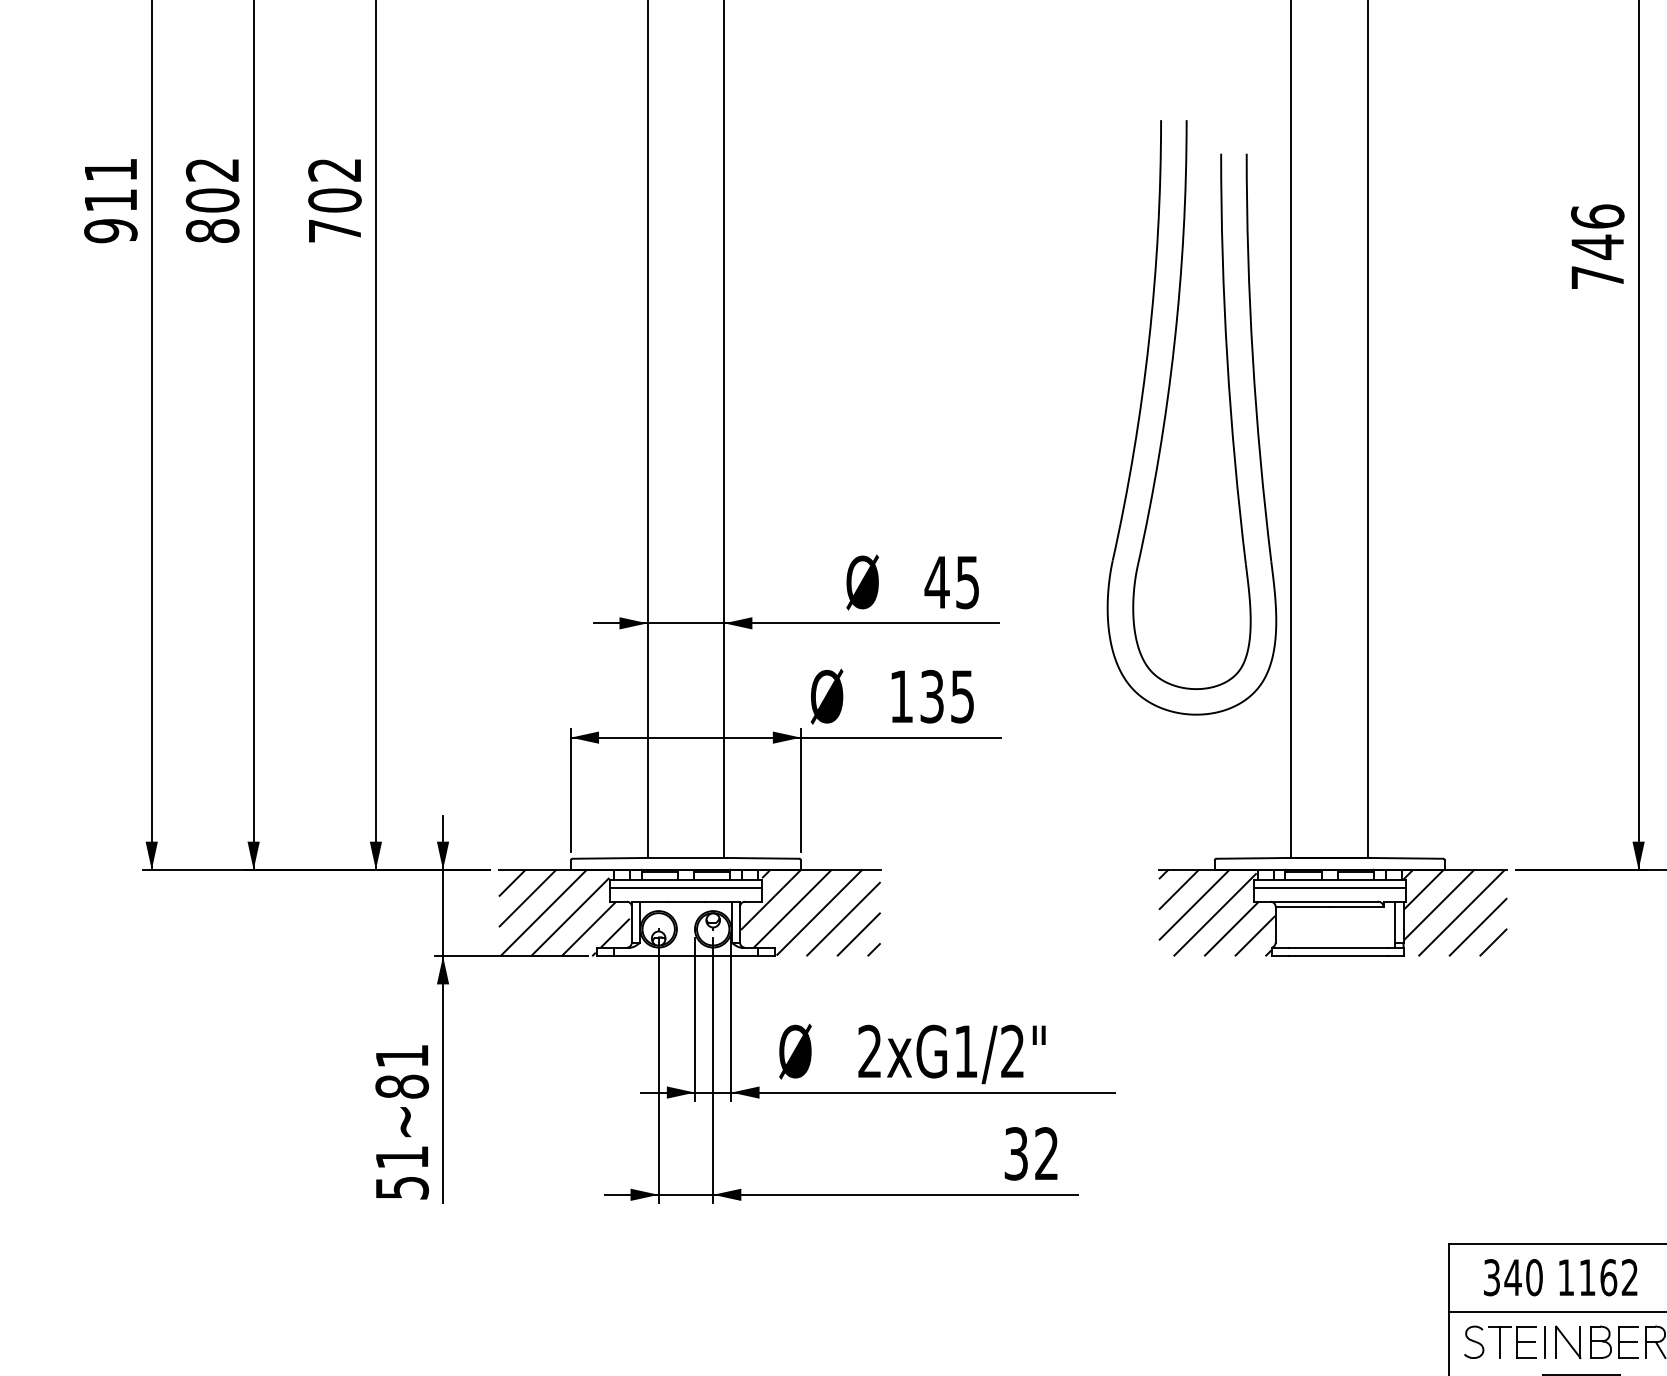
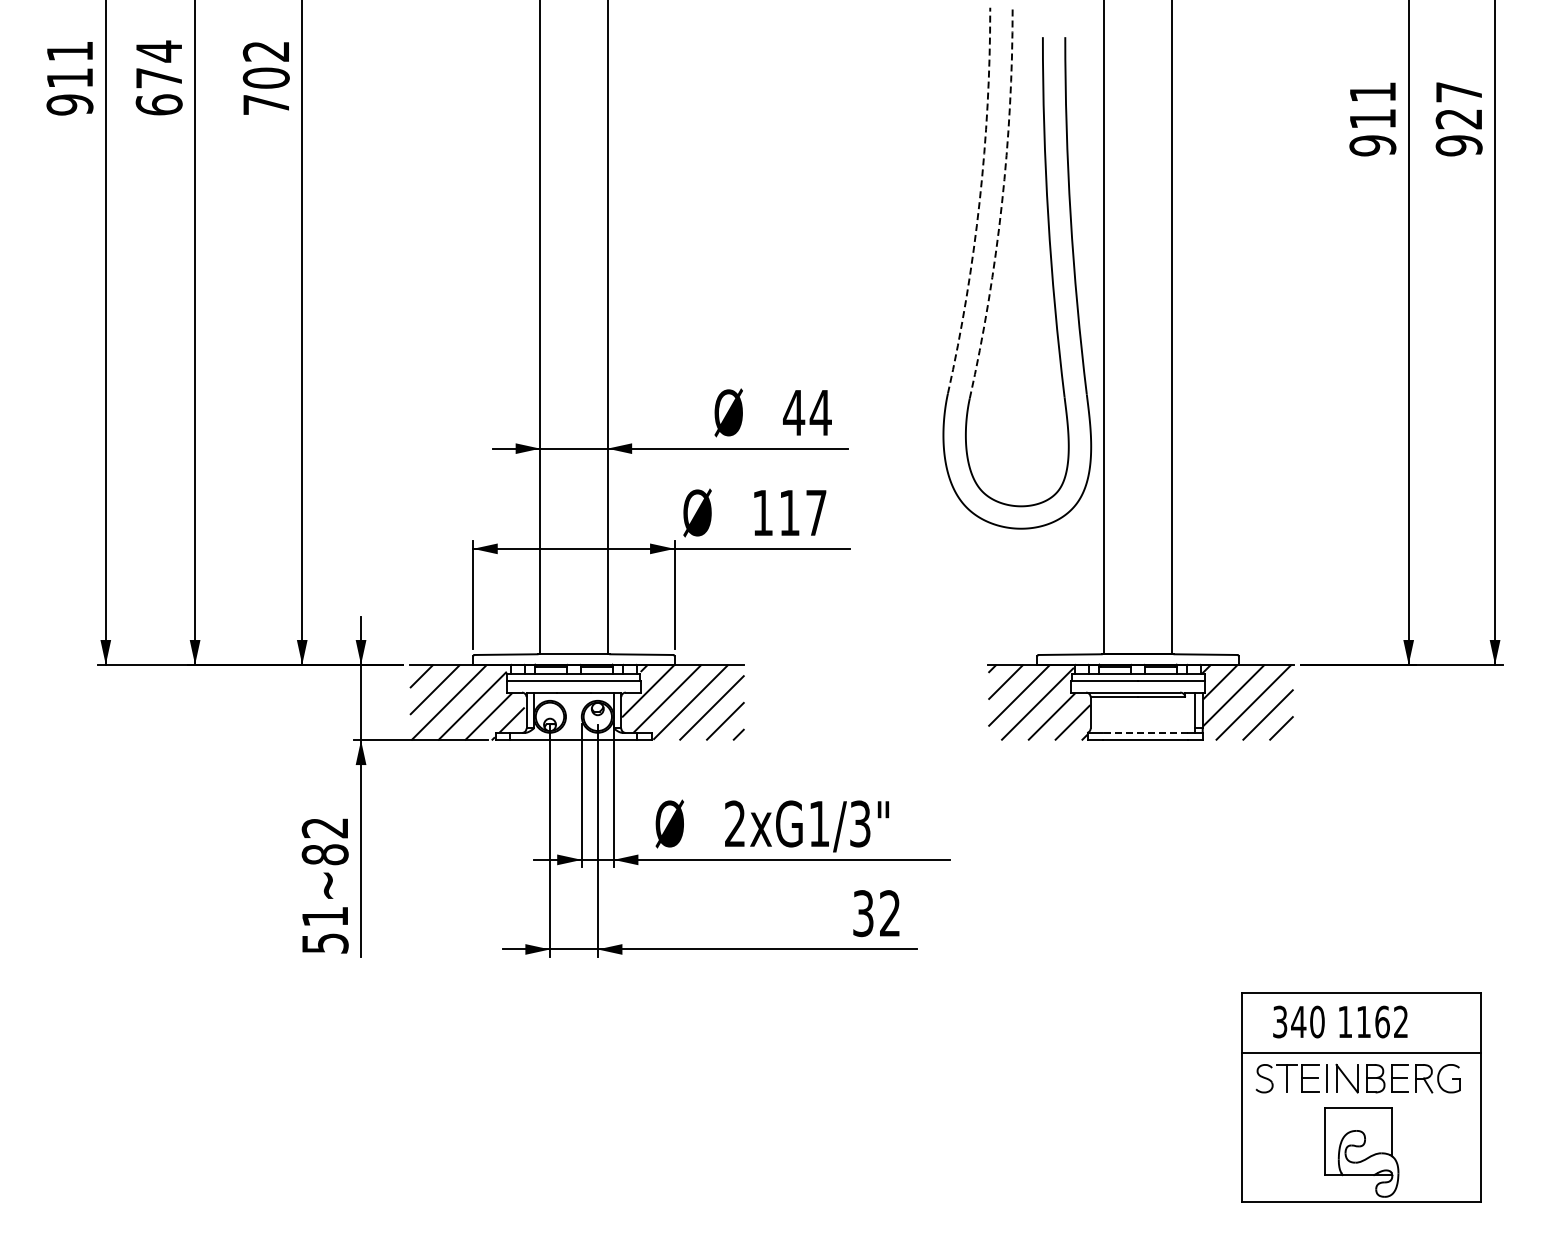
text: (211, 199) -> (158, 77), 802 -> 674
text: (1597, 246) -> (1372, 118), 746 -> 911
arc: (1148, 341) -> (979, 201), solid -> dashed
arc: (1173, 344) -> (1001, 204), solid -> dashed
text: (967, 583) -> (820, 413), 45 -> 44
text: (946, 696) -> (802, 512), 135 -> 117
line: (1338, 947) -> (1145, 732), solid -> dashed
text: (1013, 1051) -> (860, 823), 2xG1/2" -> 2xG1/3"
text: (401, 1056) -> (324, 828), 51~81 -> 51~82

